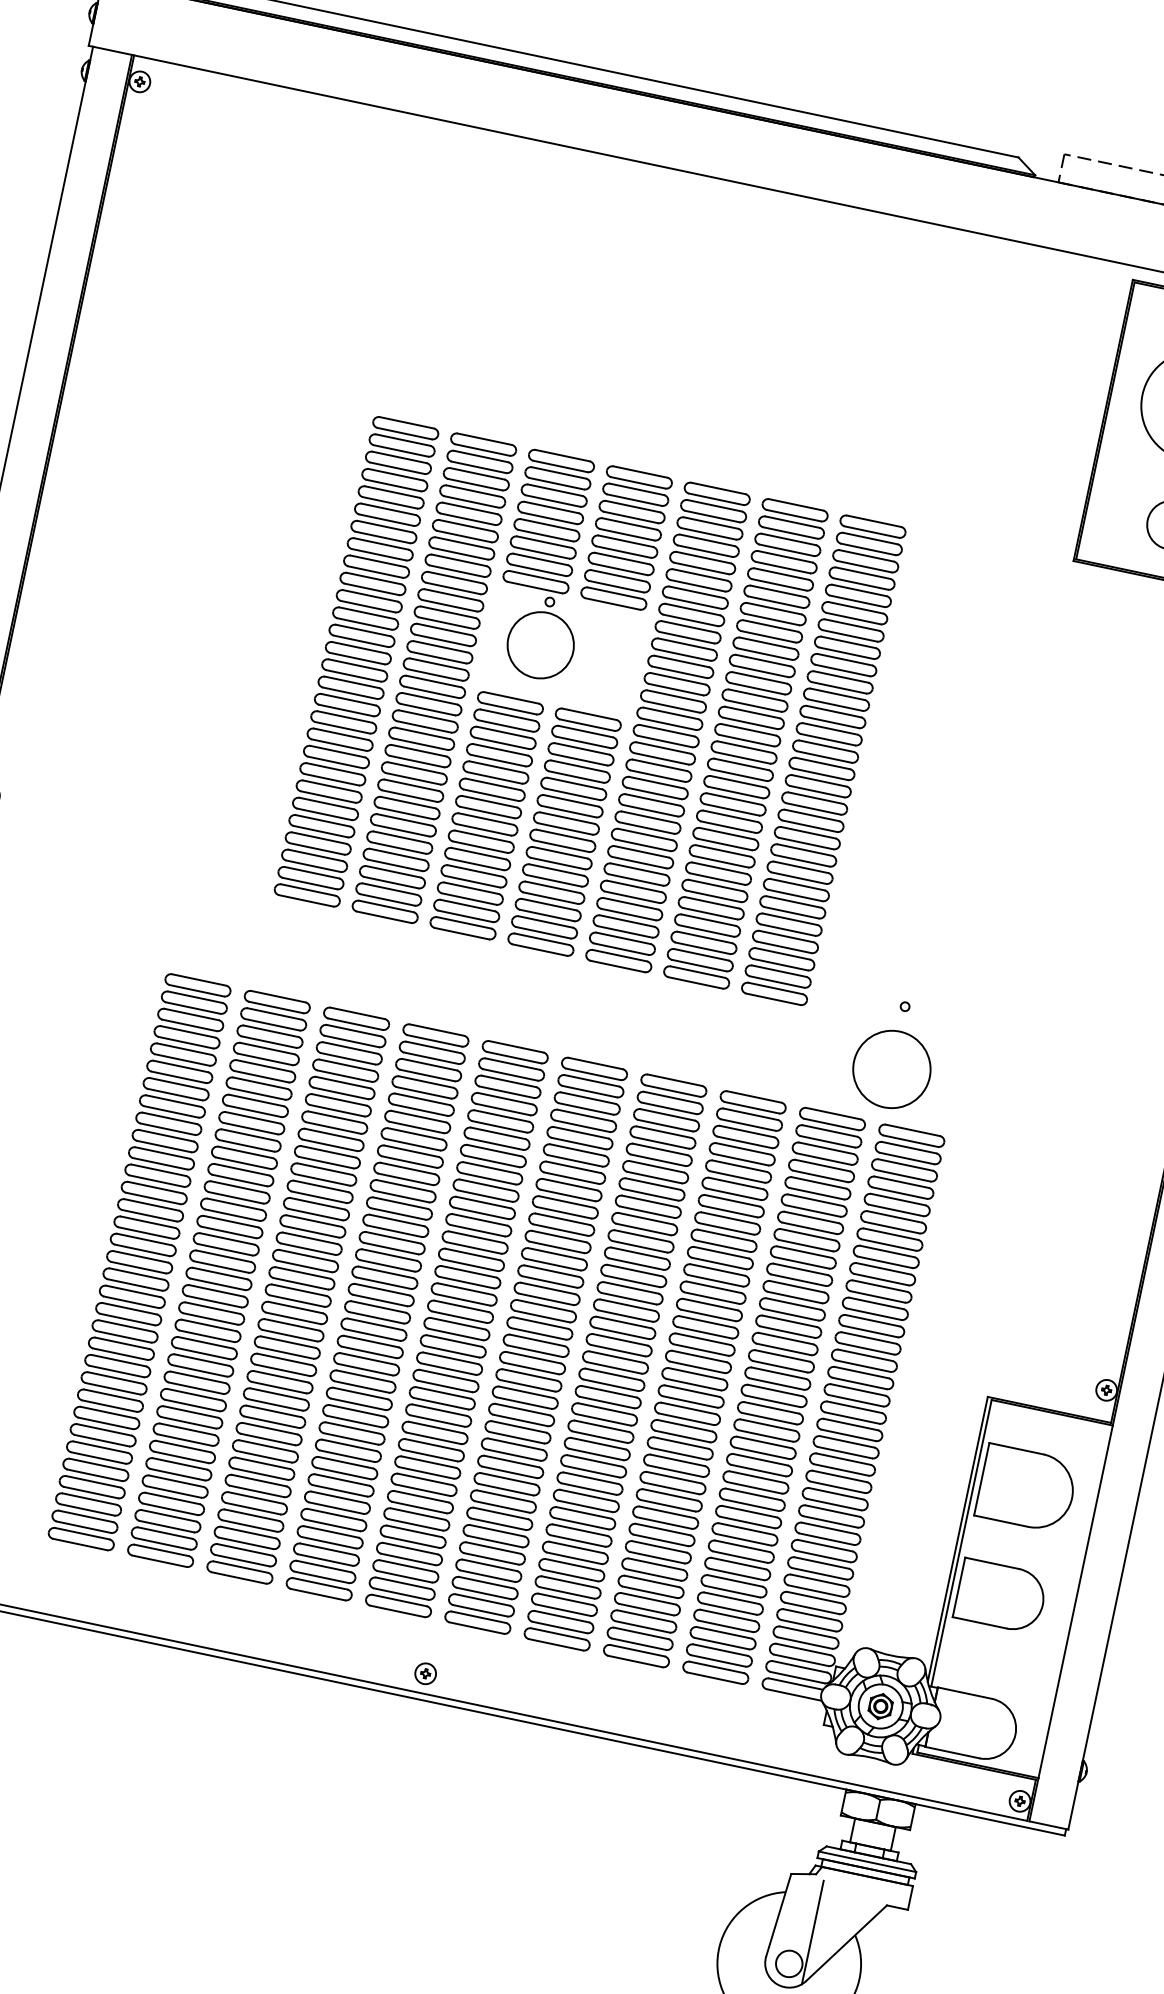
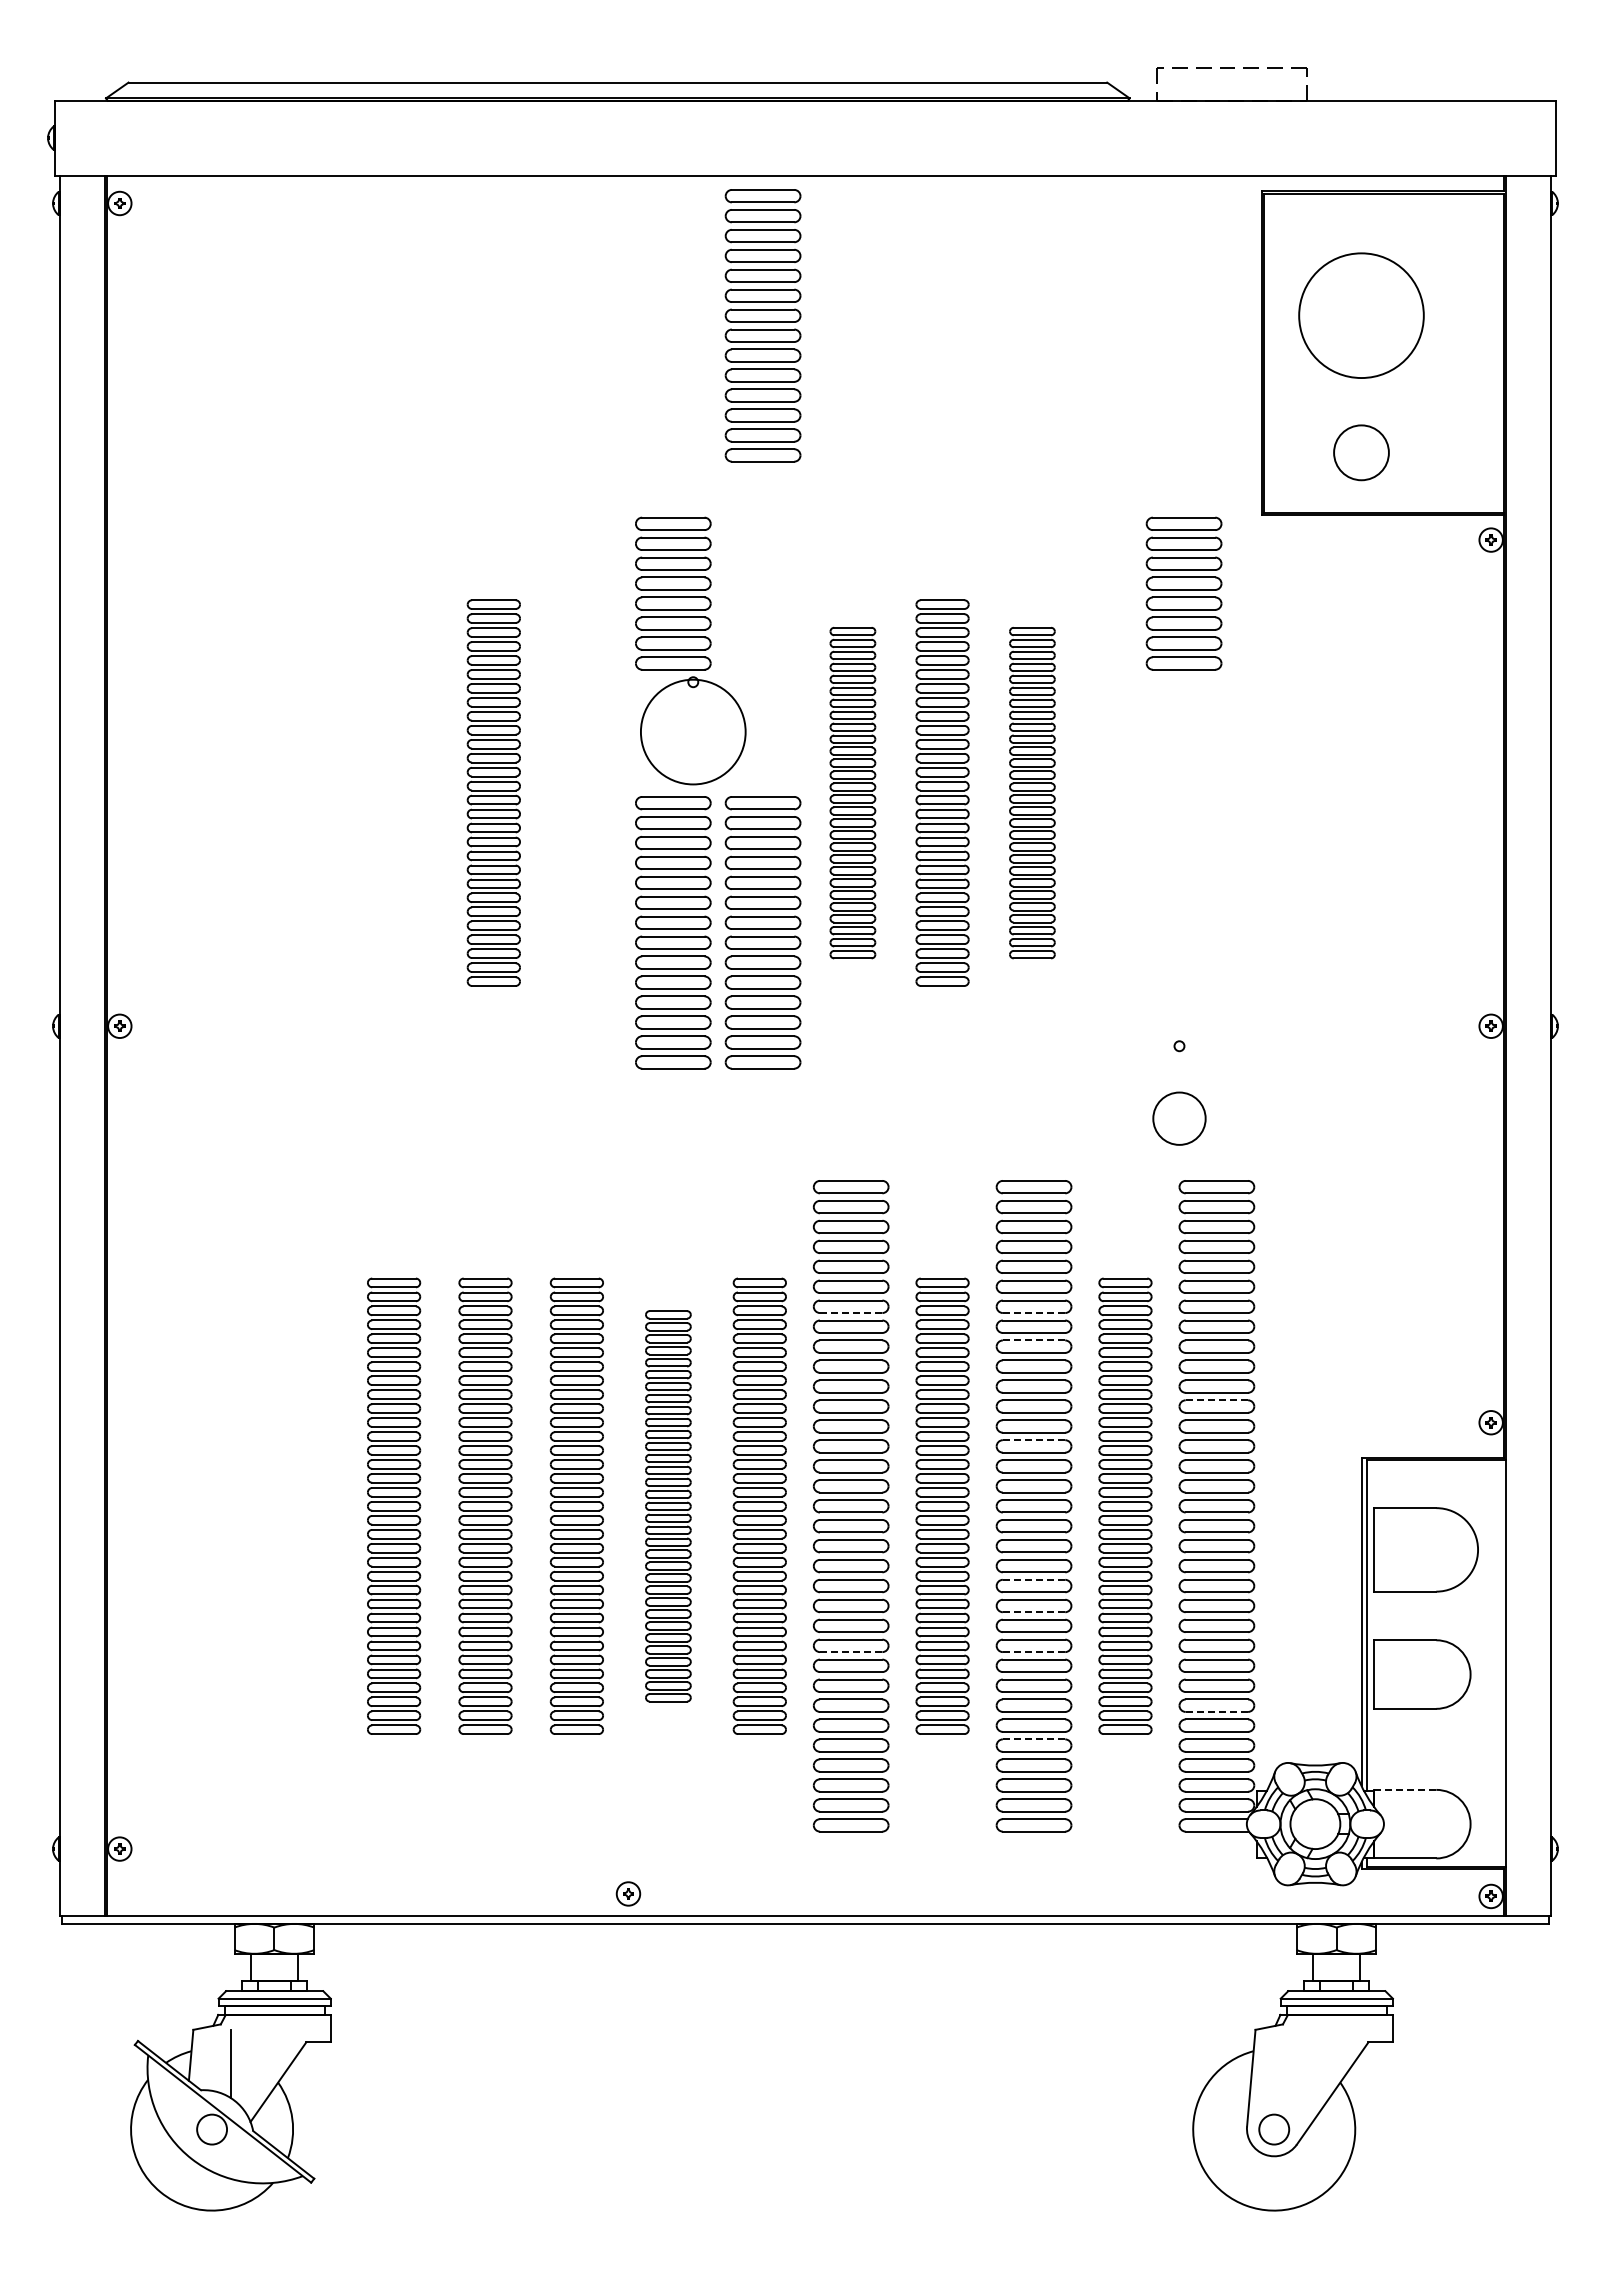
part: (675, 305) -> (762, 325), added
part: (626, 537) -> (1183, 593), moved
circle: (540, 644) -> (692, 731), size x1.4
part: (356, 661) -> (493, 792), size x0.7
part: (434, 677) -> (583, 792), removed
part: (667, 726) -> (852, 792), size x0.6
part: (745, 743) -> (942, 792), size x0.7
part: (823, 759) -> (1032, 792), size x0.6
circle: (891, 1069) -> (1179, 1118), size x0.6
line: (570, 1178) -> (850, 1313), solid -> dashed
line: (729, 1211) -> (1033, 1313), solid -> dashed
line: (724, 1235) -> (1033, 1340), solid -> dashed
part: (139, 1262) -> (393, 1506), size x0.7
part: (218, 1279) -> (485, 1506), size x0.7
part: (297, 1295) -> (576, 1506), size x0.7
part: (377, 1312) -> (668, 1506), size x0.6
line: (872, 1320) -> (1216, 1400), solid -> dashed
line: (706, 1322) -> (1033, 1440), solid -> dashed
part: (456, 1329) -> (759, 1506), size x0.7
part: (615, 1362) -> (942, 1506), size x0.7
part: (774, 1396) -> (1125, 1506), size x0.7
line: (680, 1442) -> (1033, 1579), solid -> dashed
line: (674, 1471) -> (1033, 1612), solid -> dashed
line: (508, 1472) -> (850, 1652), solid -> dashed
line: (667, 1506) -> (1033, 1652), solid -> dashed
line: (651, 1581) -> (1033, 1739), solid -> dashed
line: (815, 1590) -> (1216, 1711), solid -> dashed
part: (425, 1673) -> (628, 1893), moved
line: (964, 1692) -> (1404, 1789), solid -> dashed
part: (880, 1705) -> (1314, 1823), removed
line: (812, 1932) -> (1292, 2089), removed

